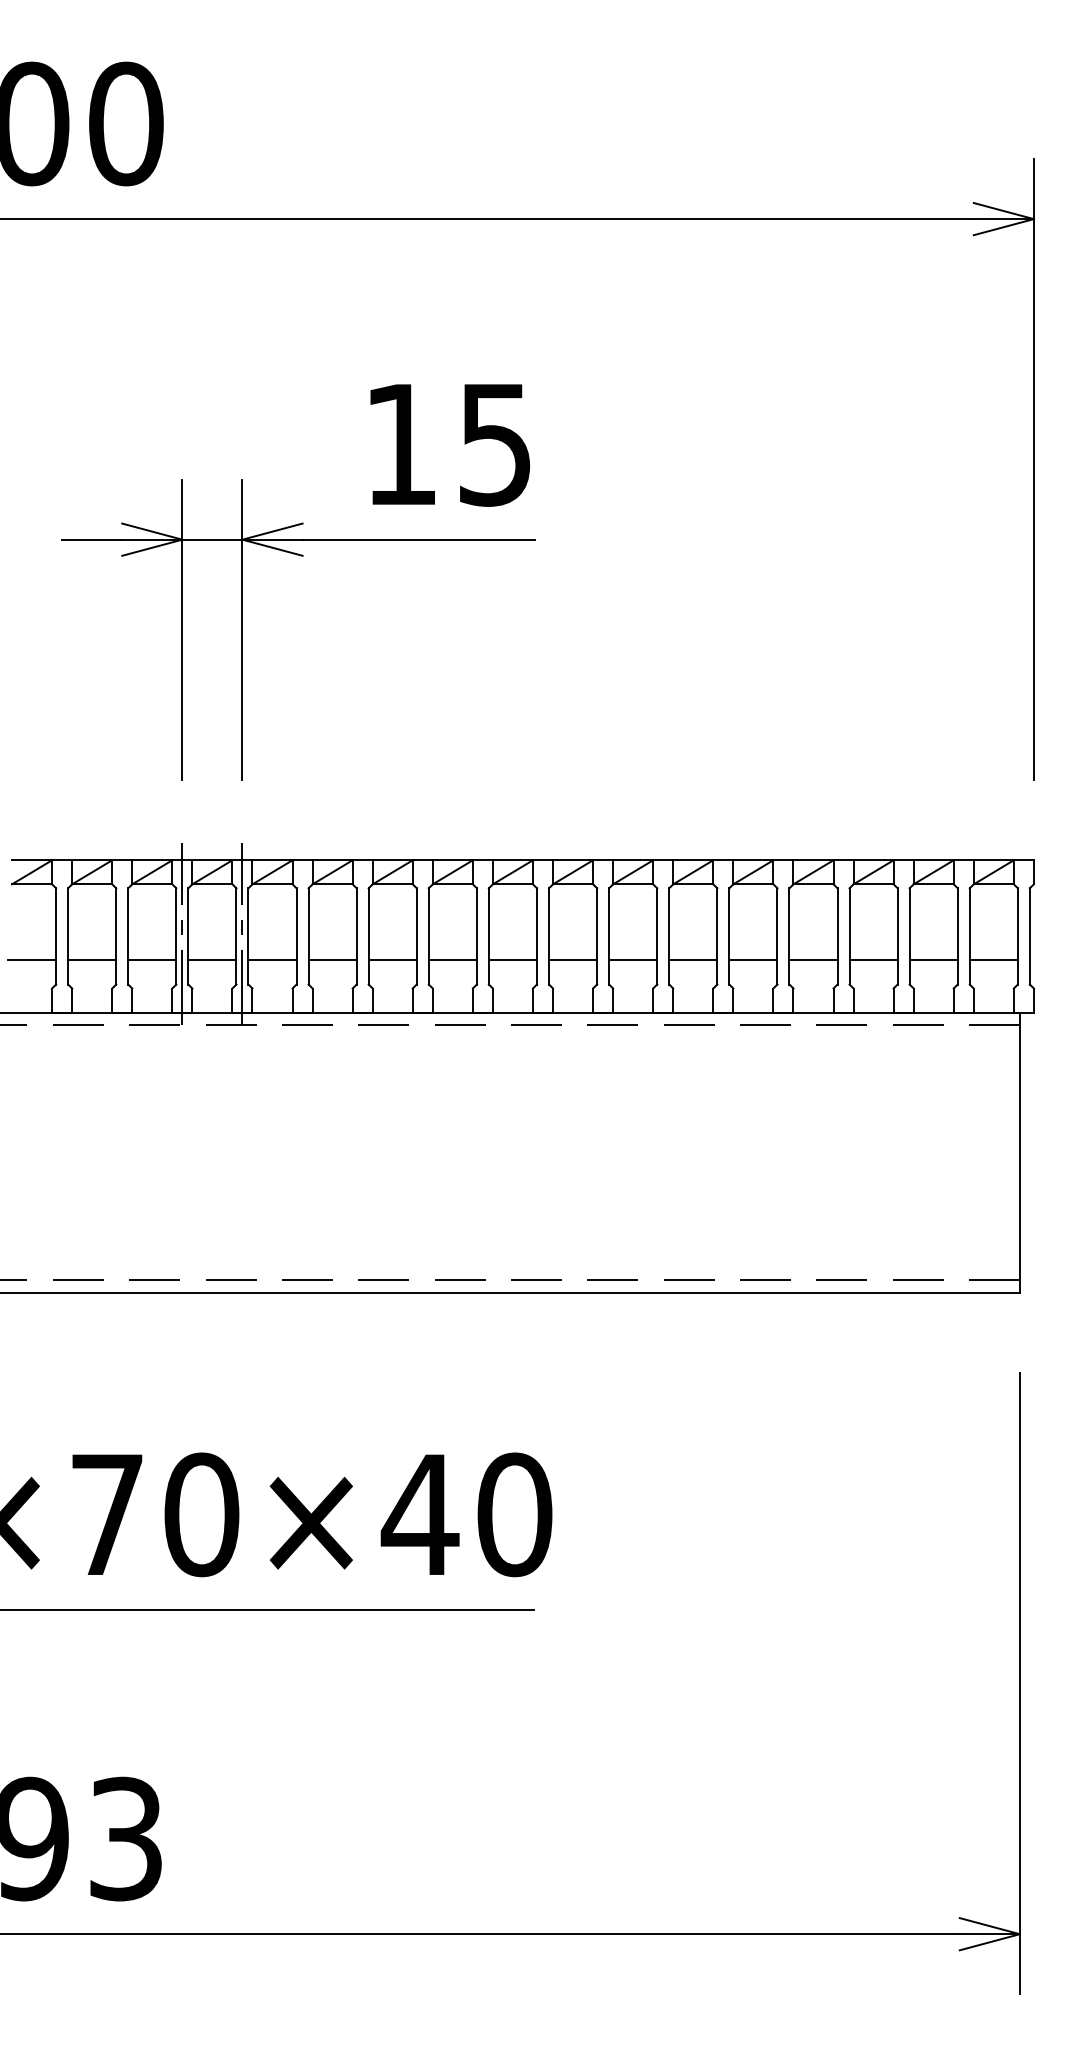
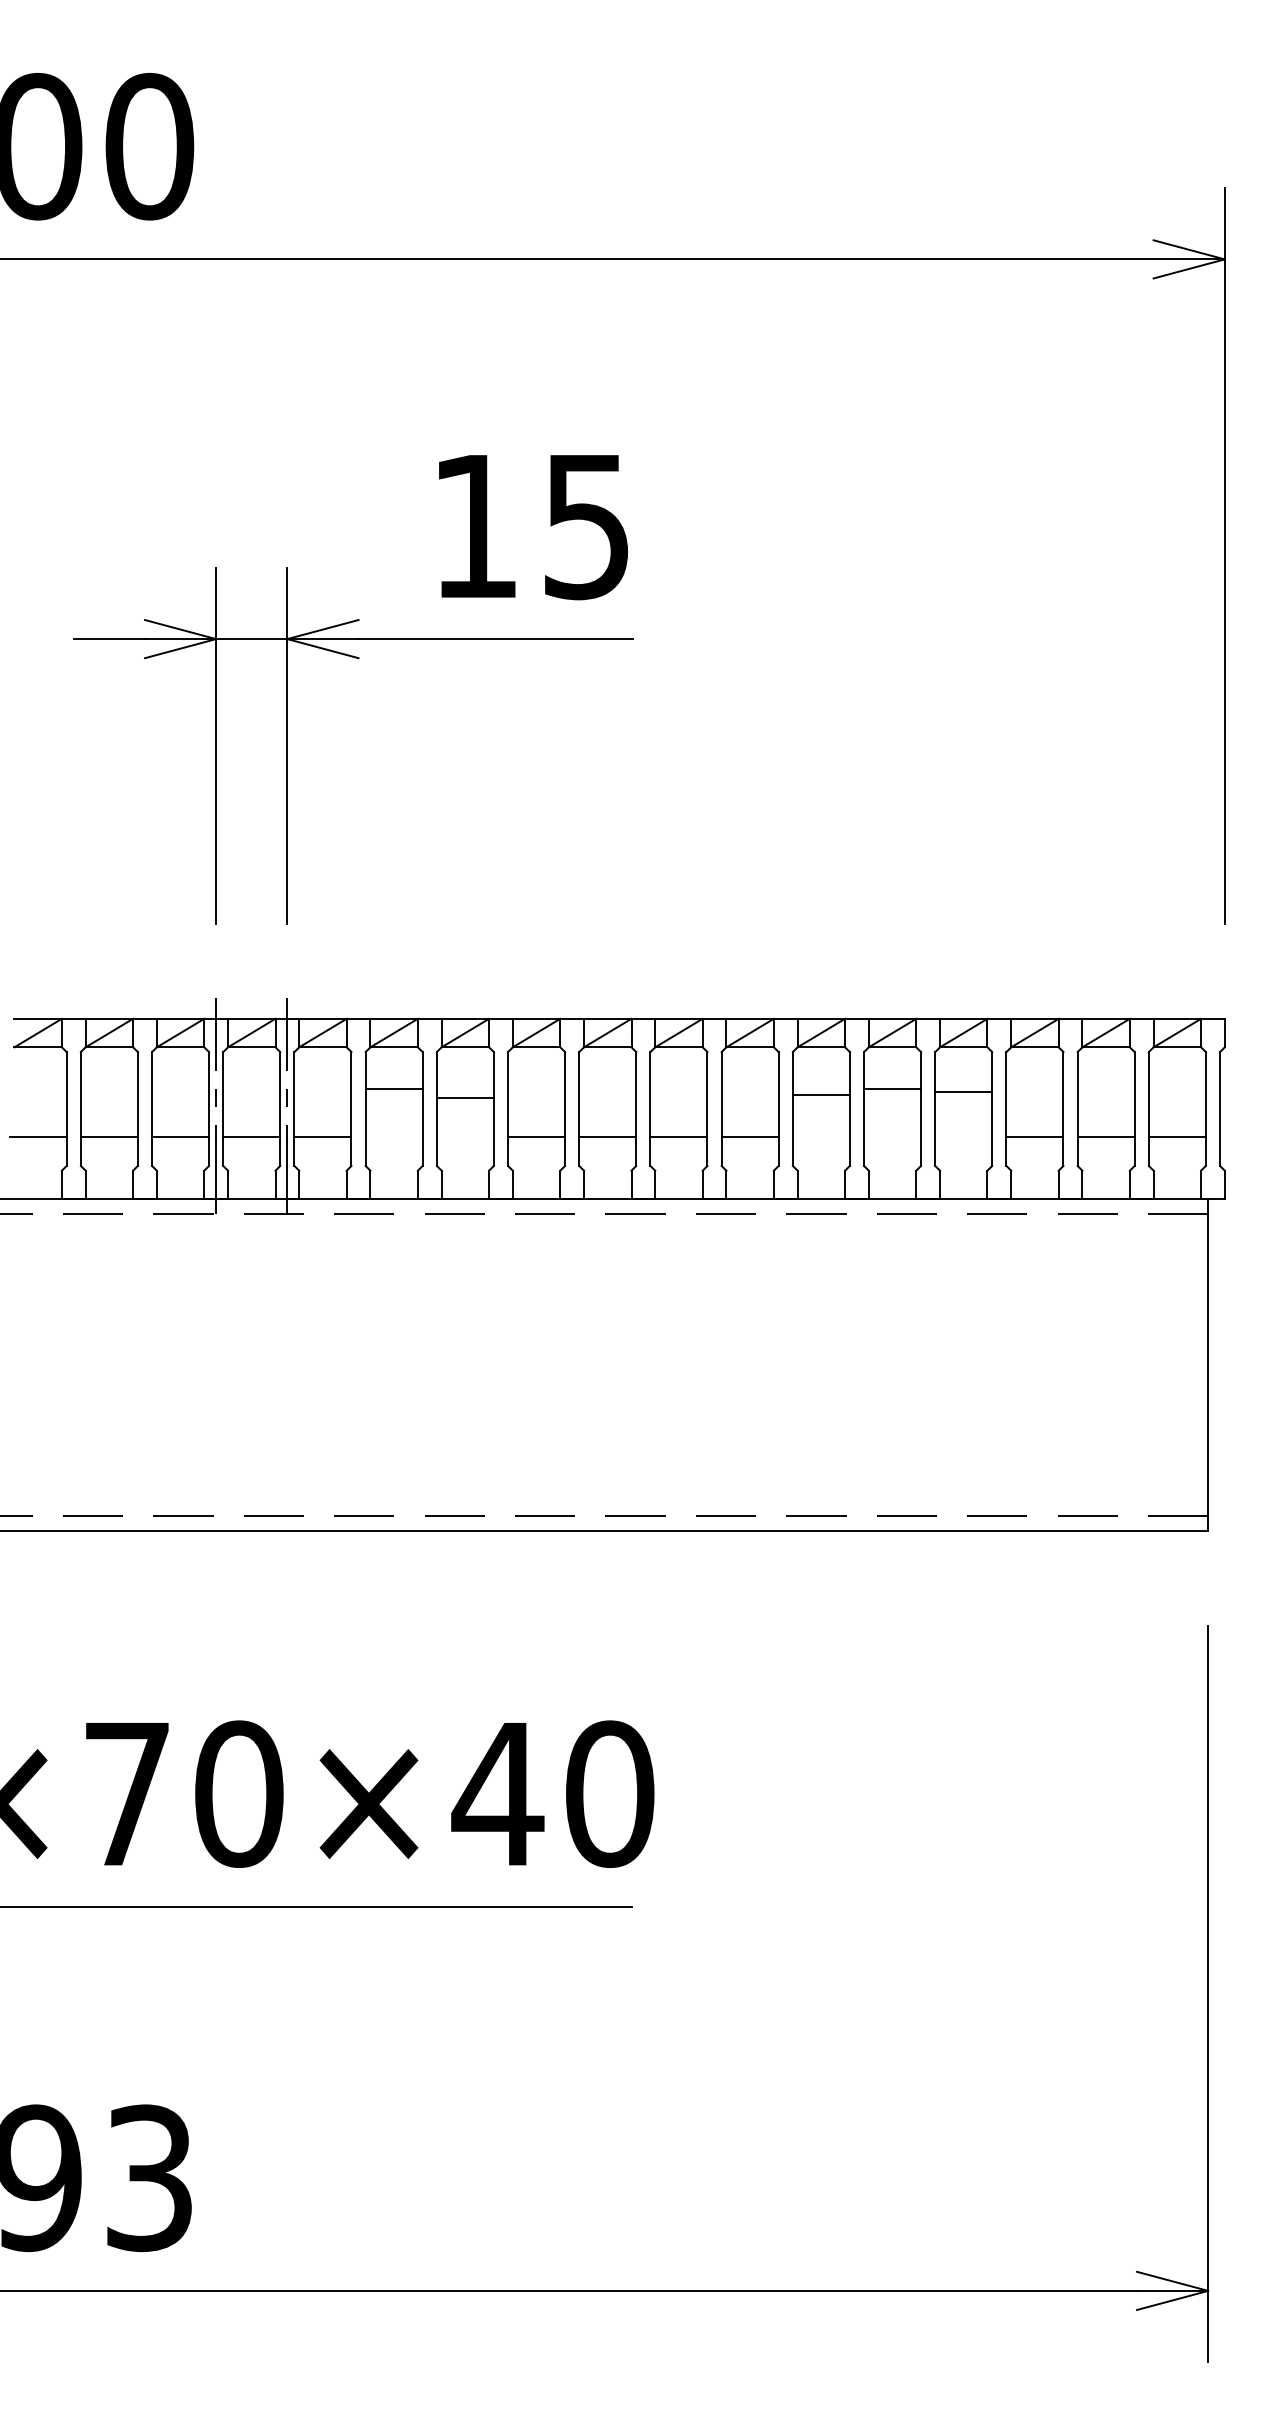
line: (332, 960) -> (394, 1088), moved
line: (392, 960) -> (465, 1098), moved
line: (693, 960) -> (821, 1094), moved
line: (753, 960) -> (892, 1088), moved
line: (813, 960) -> (963, 1092), moved

